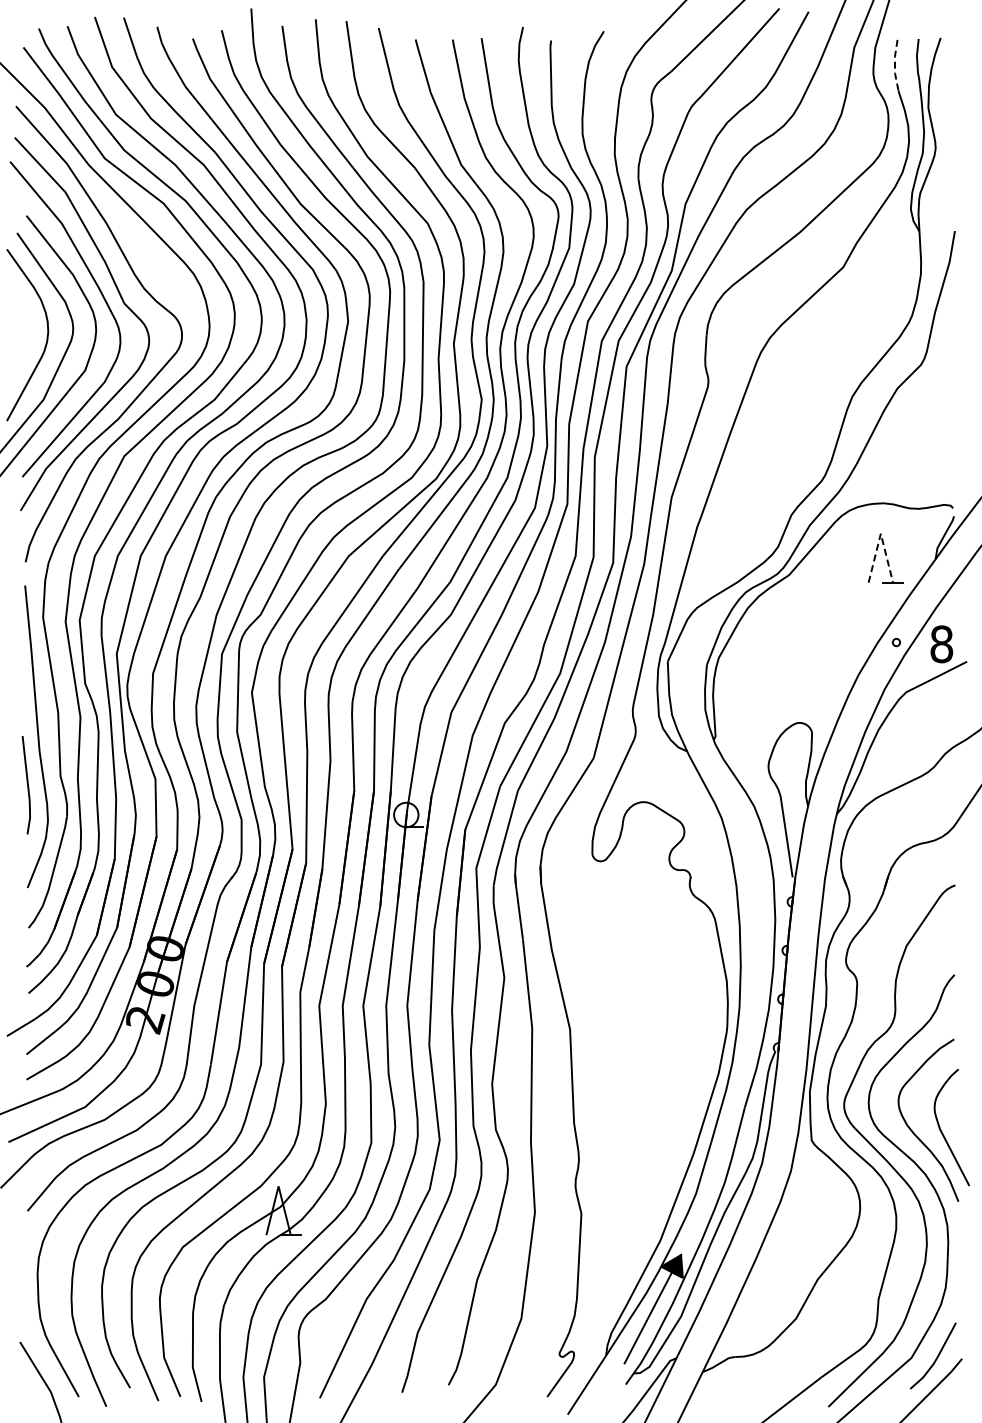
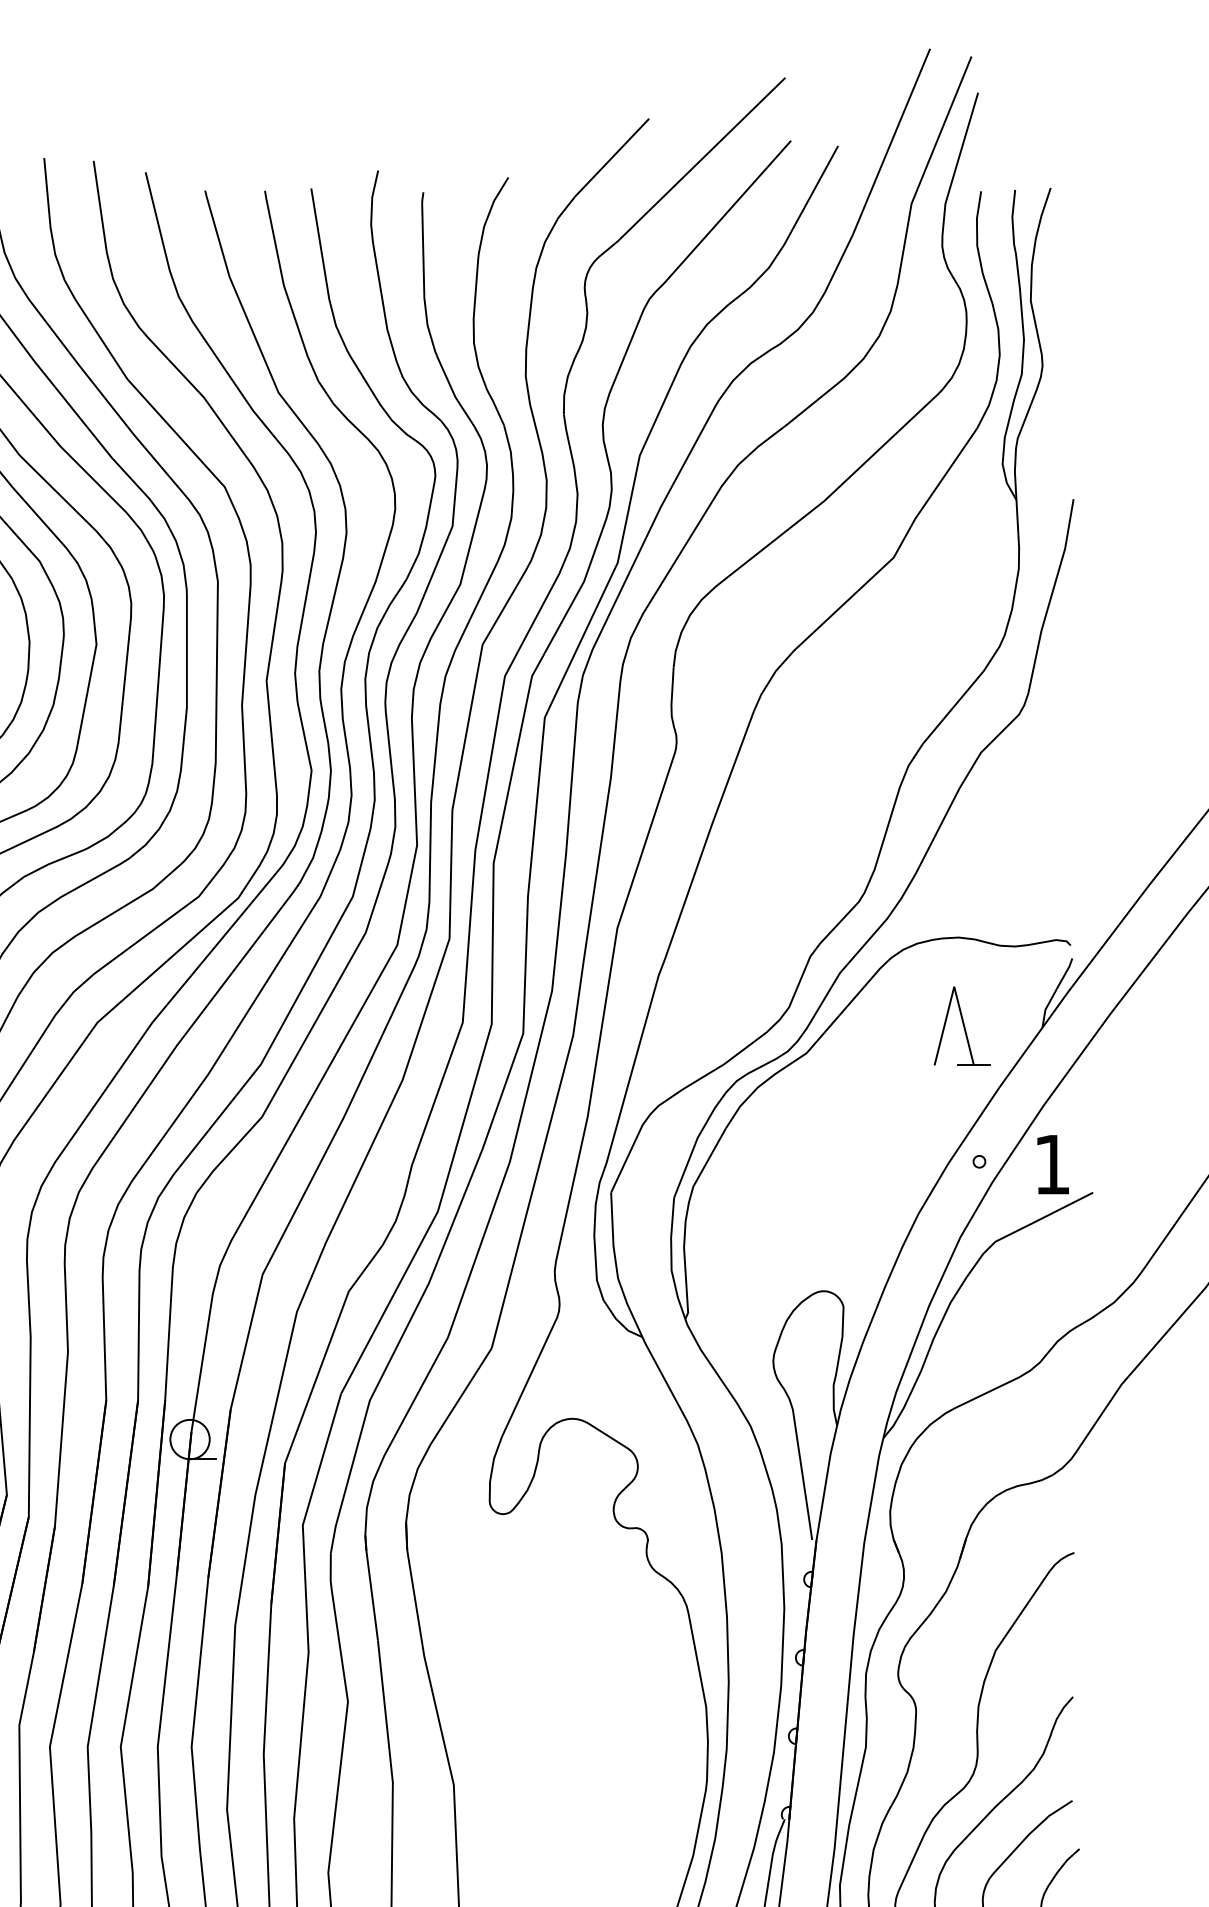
line: (895, 65) -> (977, 232), dashed -> solid
line: (880, 533) -> (953, 986), dashed -> solid
text: (941, 644) -> (1051, 1164), 8 -> 1

